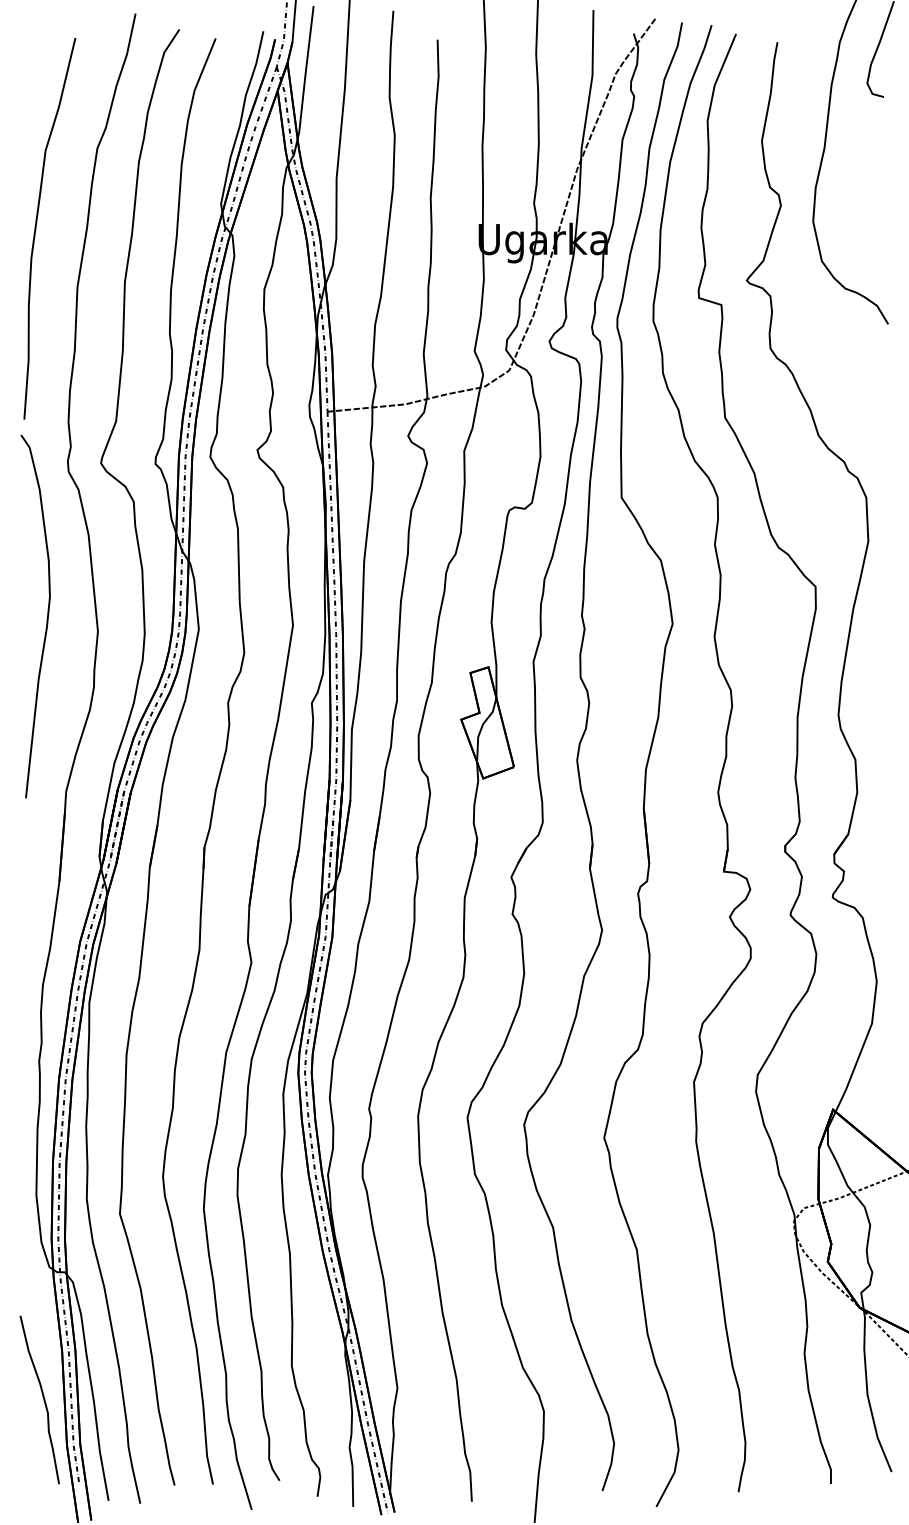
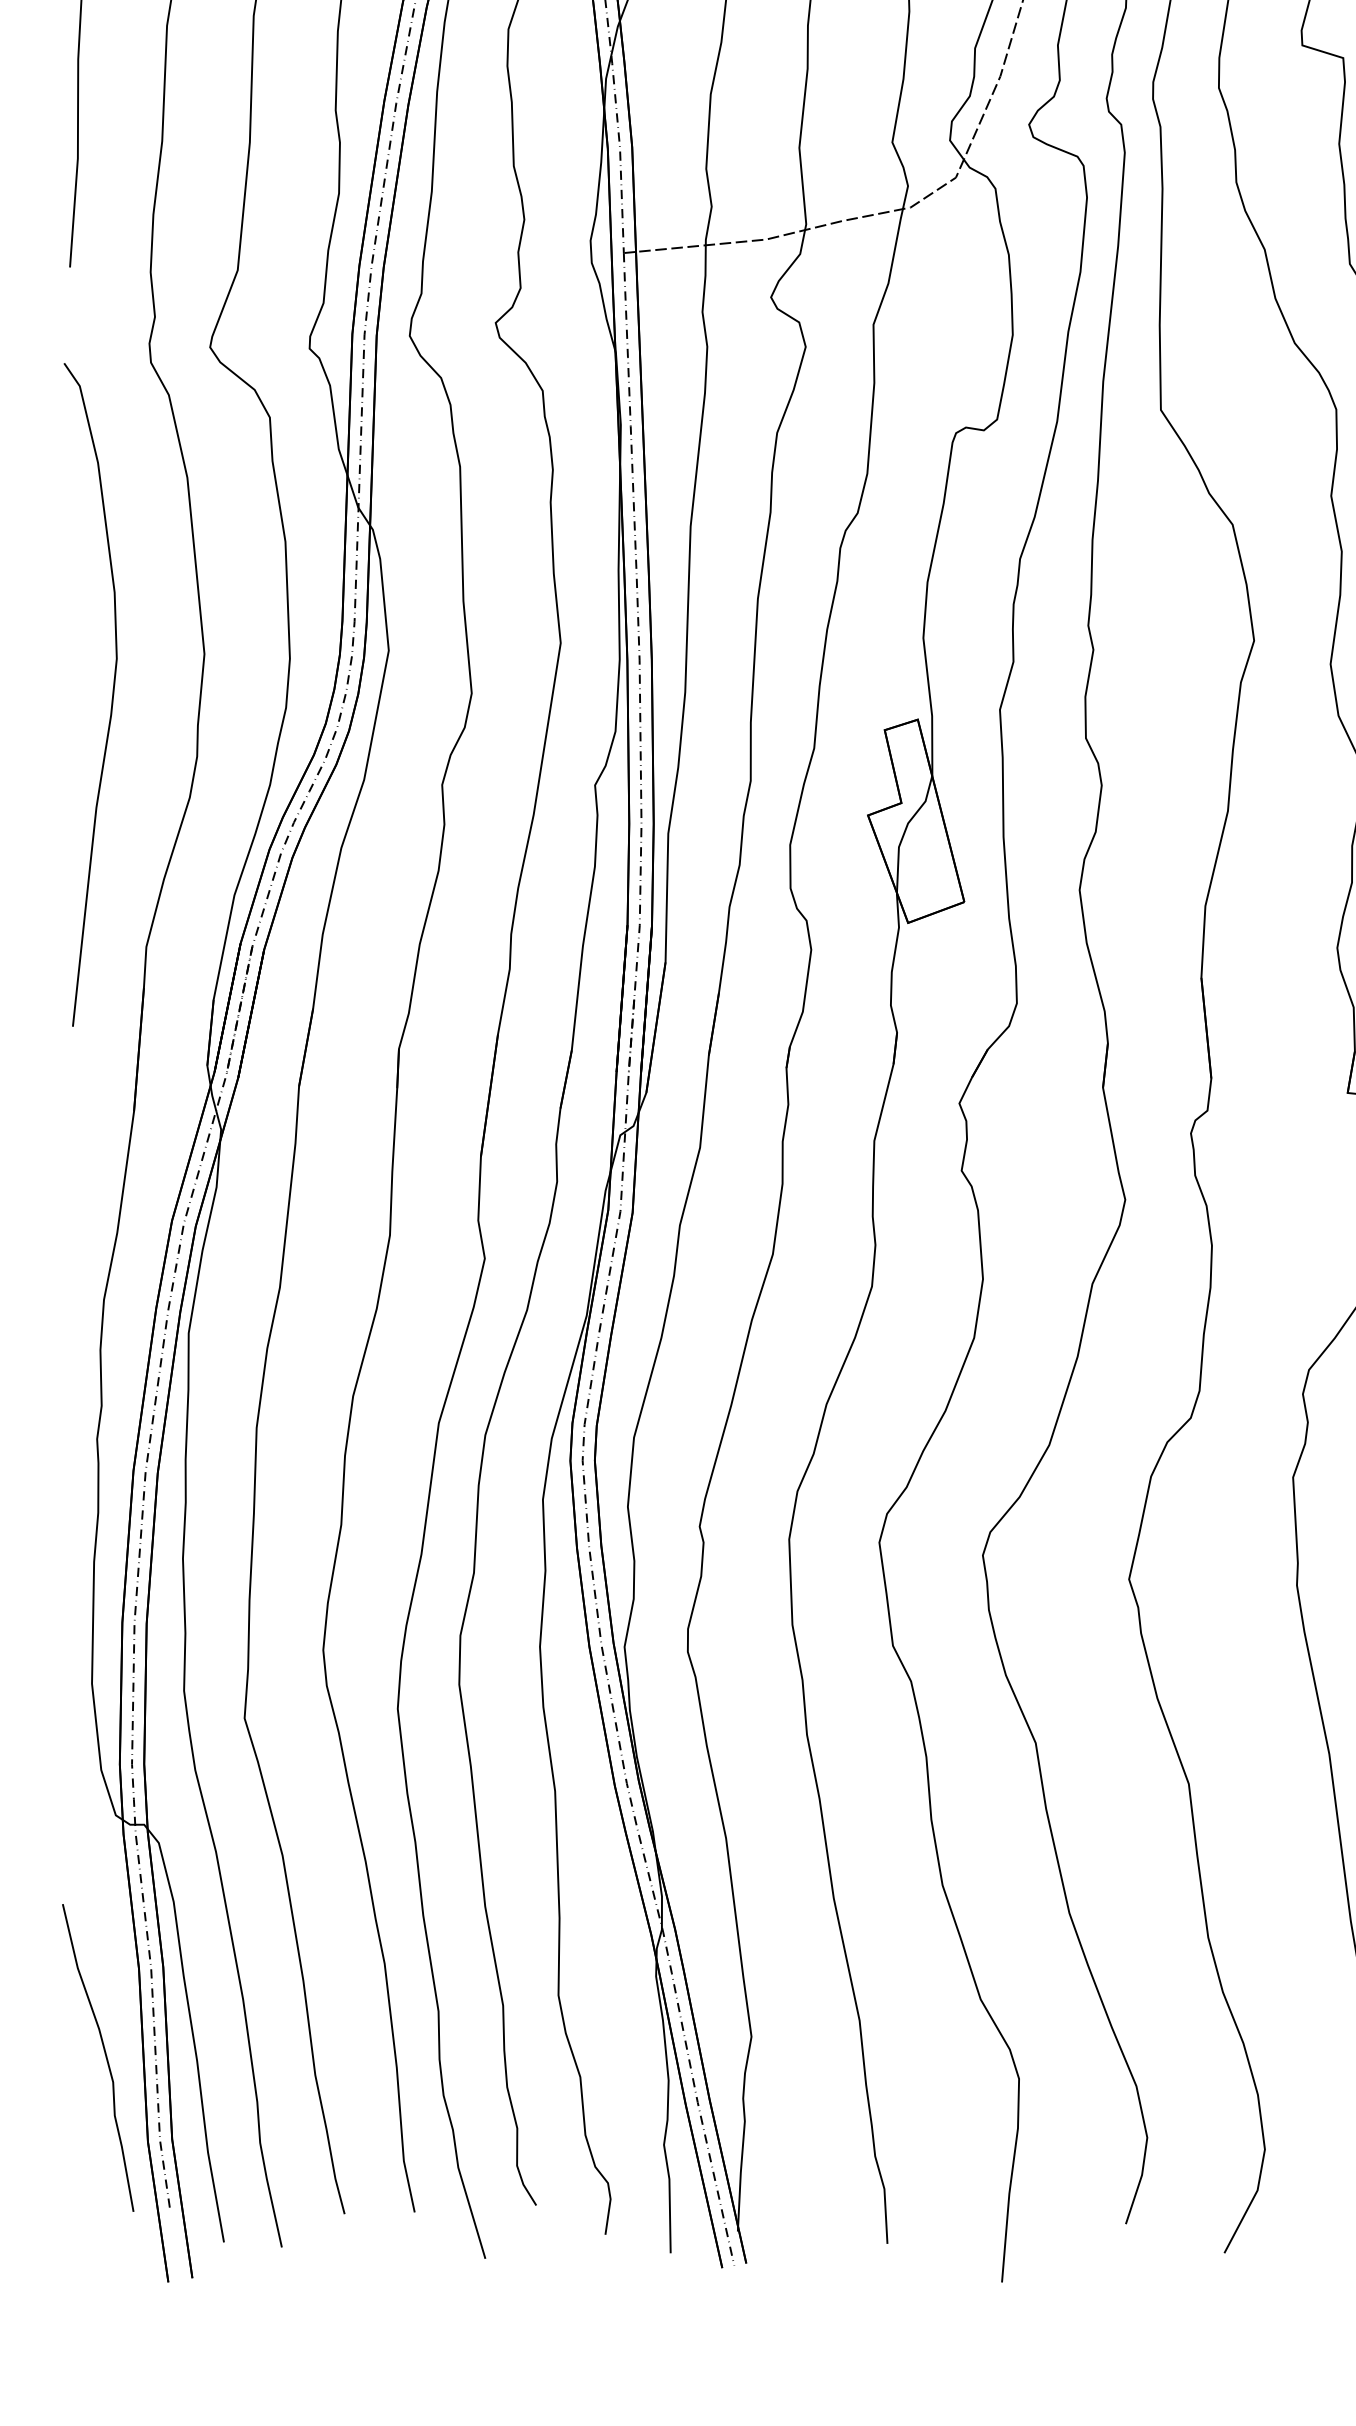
curve: (46, 618) -> (110, 698), moved

